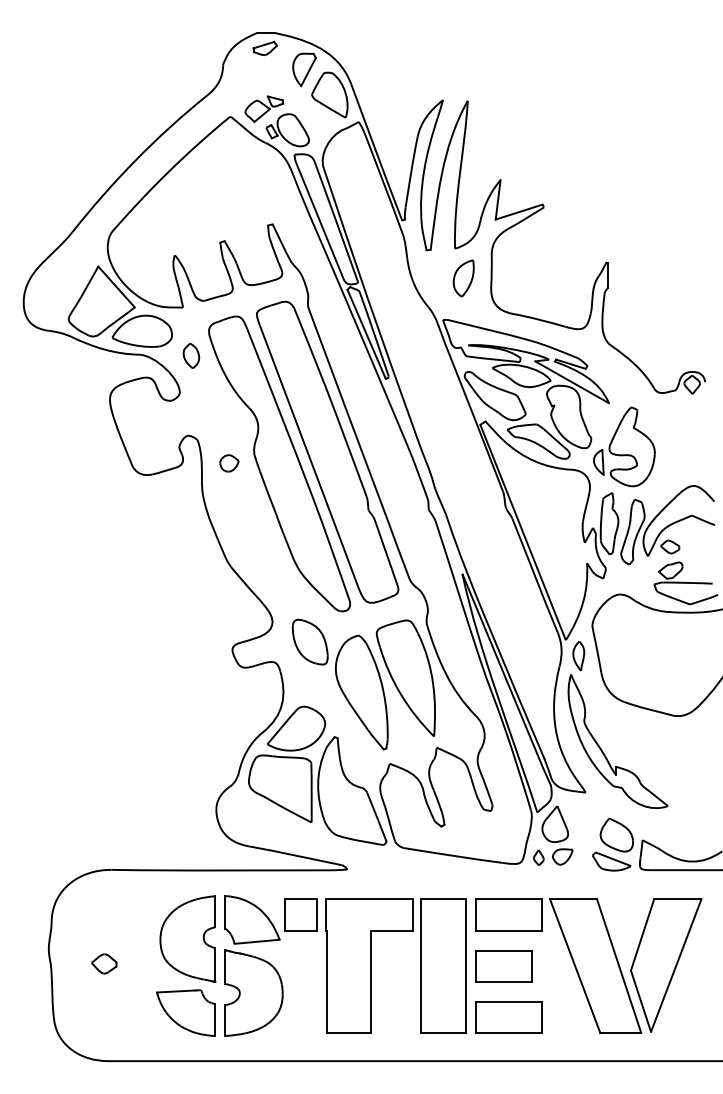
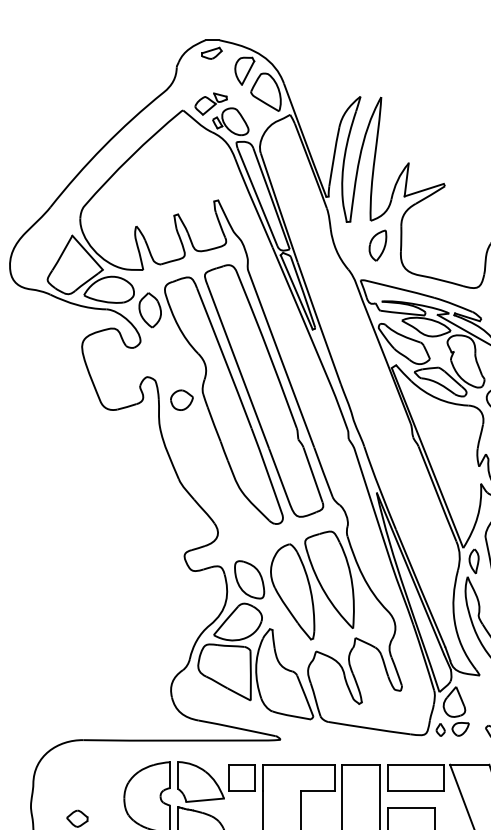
part: (191, 355) -> (150, 310), size x1.67
part: (229, 463) -> (182, 400), size x1.43
part: (309, 641) -> (248, 579), moved

